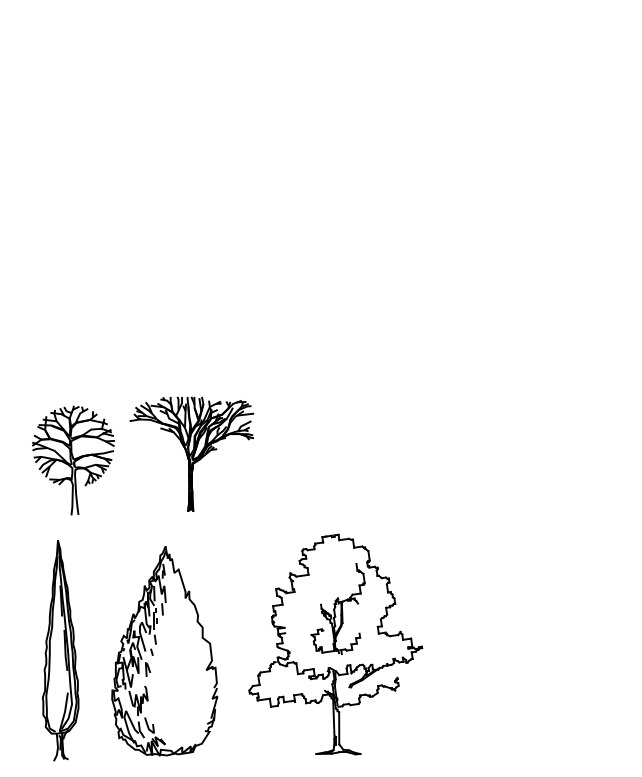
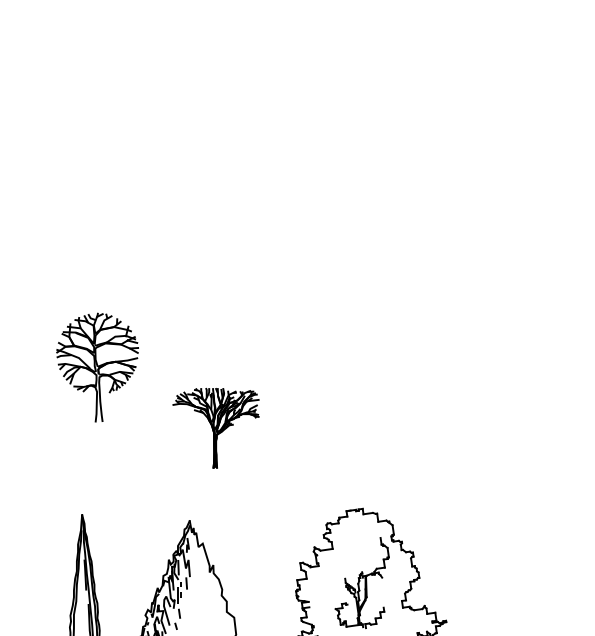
part: (191, 453) -> (215, 427), size x0.7
part: (73, 460) -> (97, 367), moved

